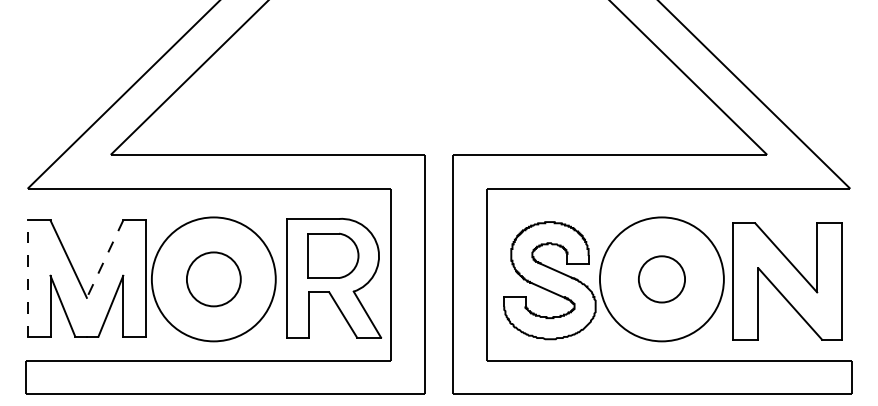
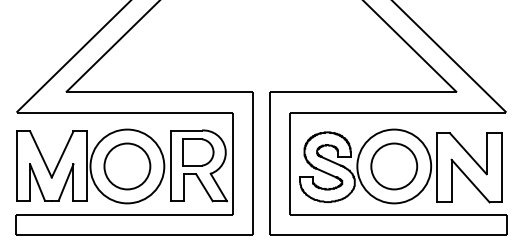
line: (104, 259) -> (62, 154), dashed -> solid
line: (27, 279) -> (16, 166), dashed -> solid
circle: (213, 279) -> (127, 166), size x1.43
circle: (662, 279) -> (394, 166), size x1.67

